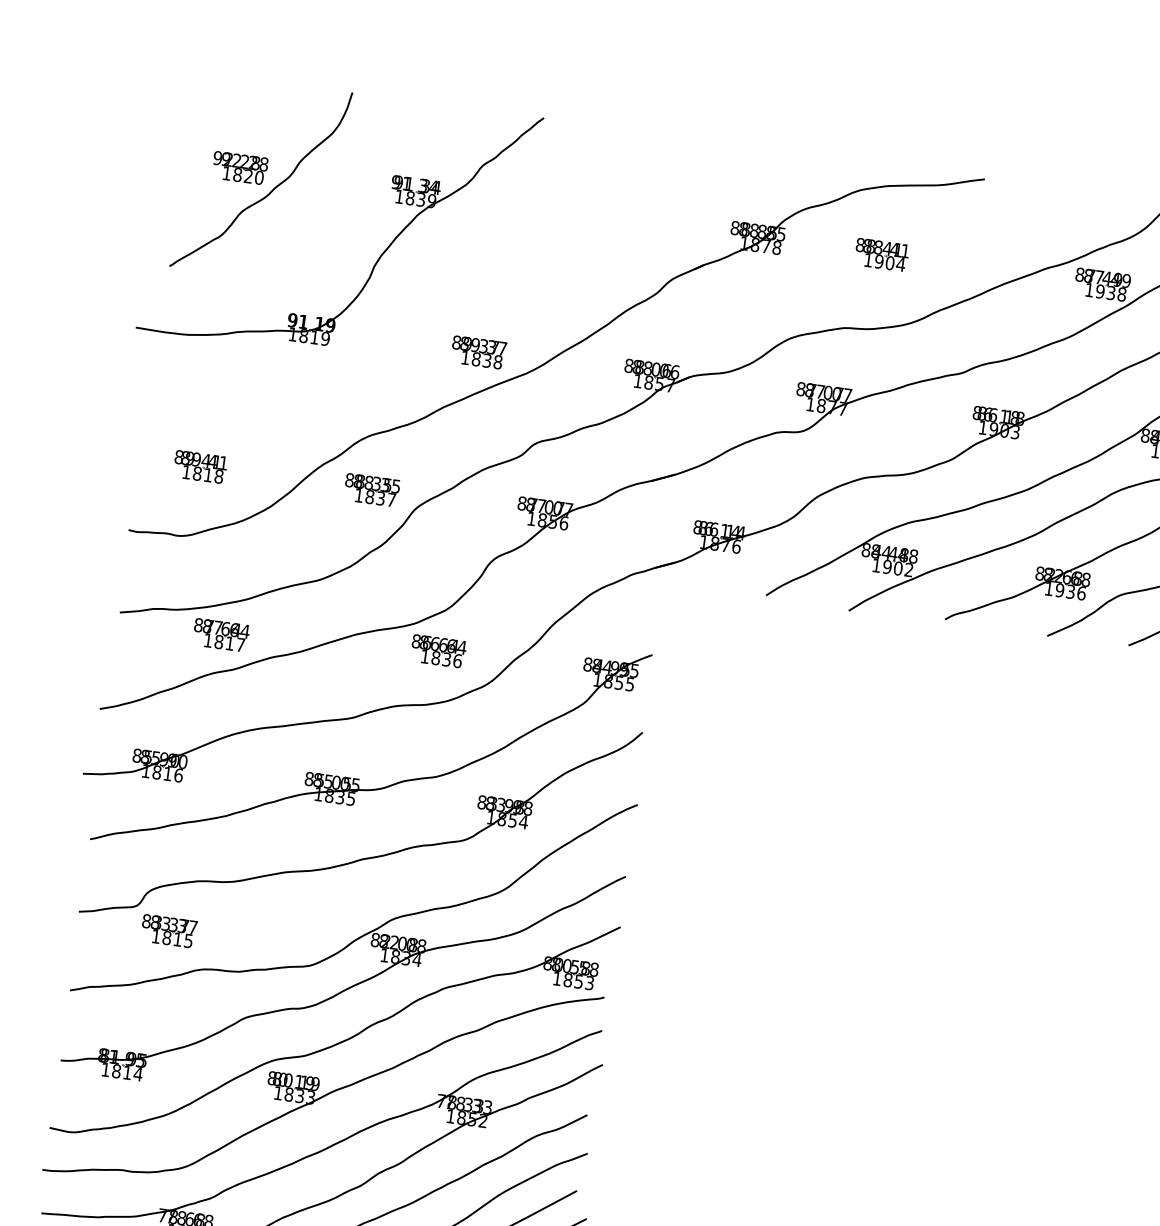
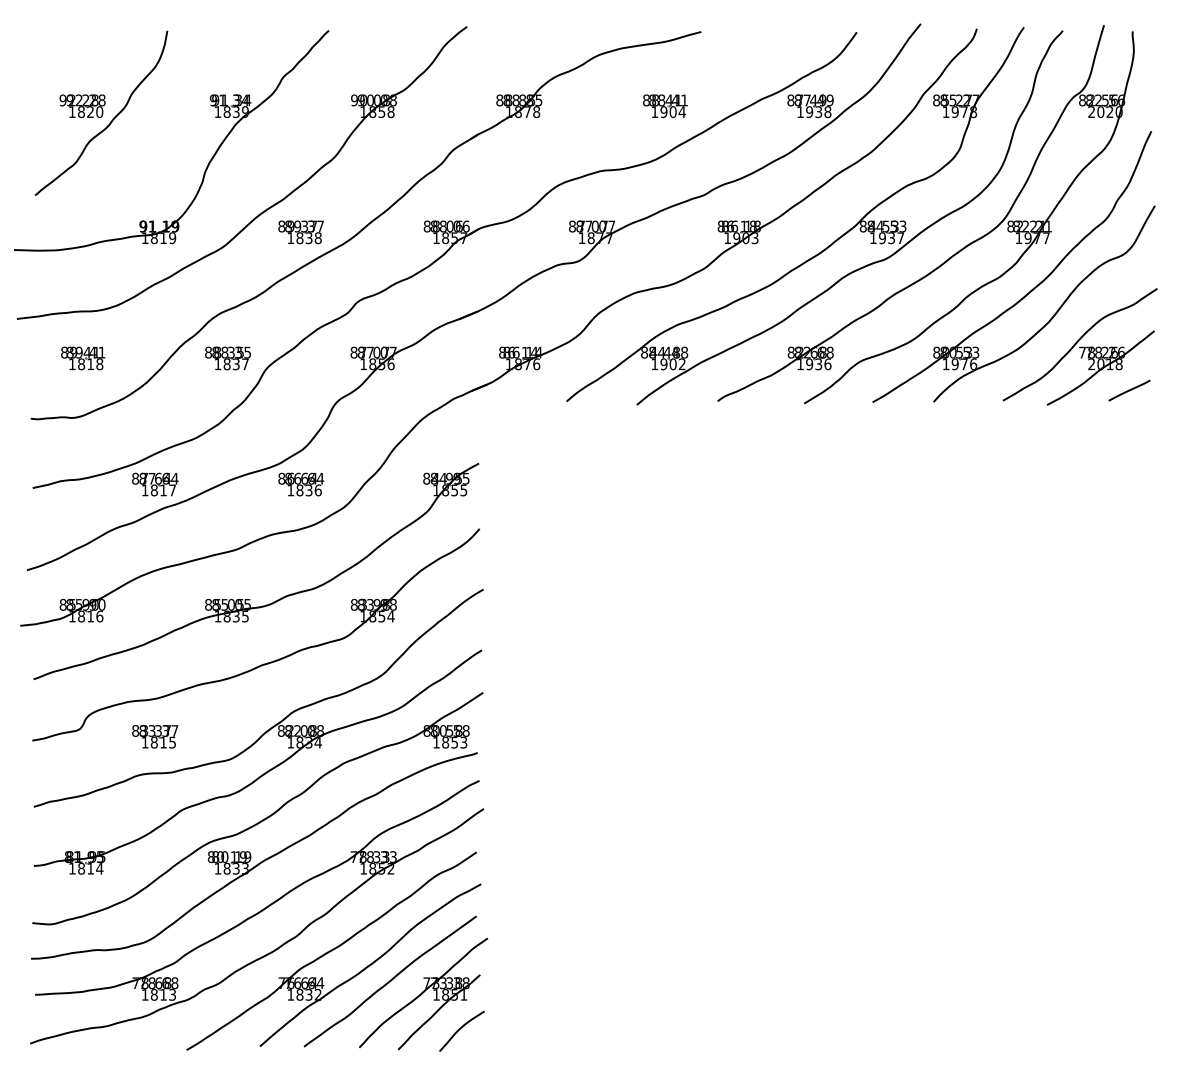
part: (881, 255) -> (665, 106), moved
part: (440, 319) -> (265, 209), added
part: (221, 635) -> (155, 484), moved
part: (169, 930) -> (155, 736), moved

